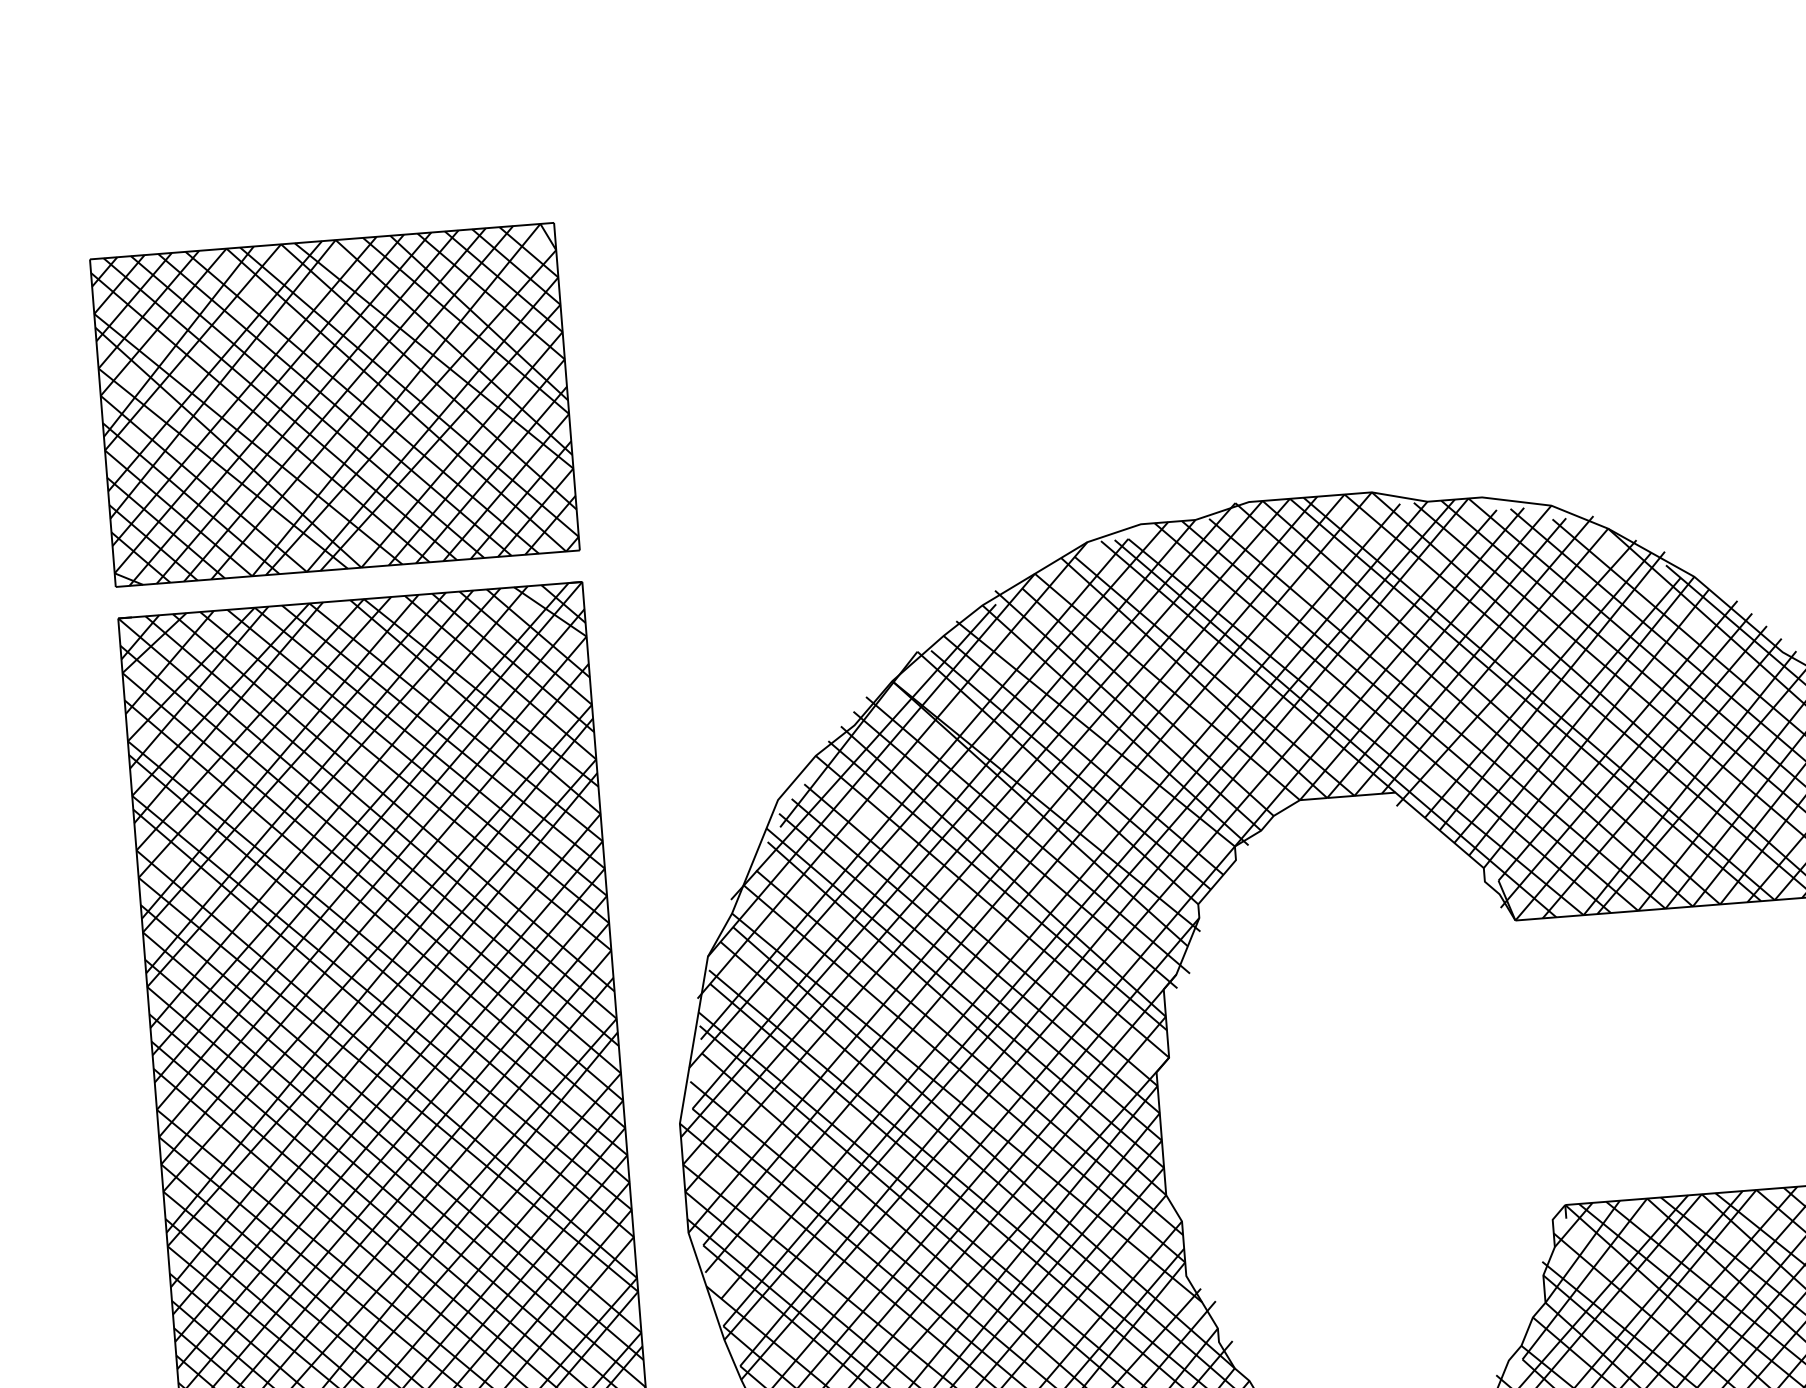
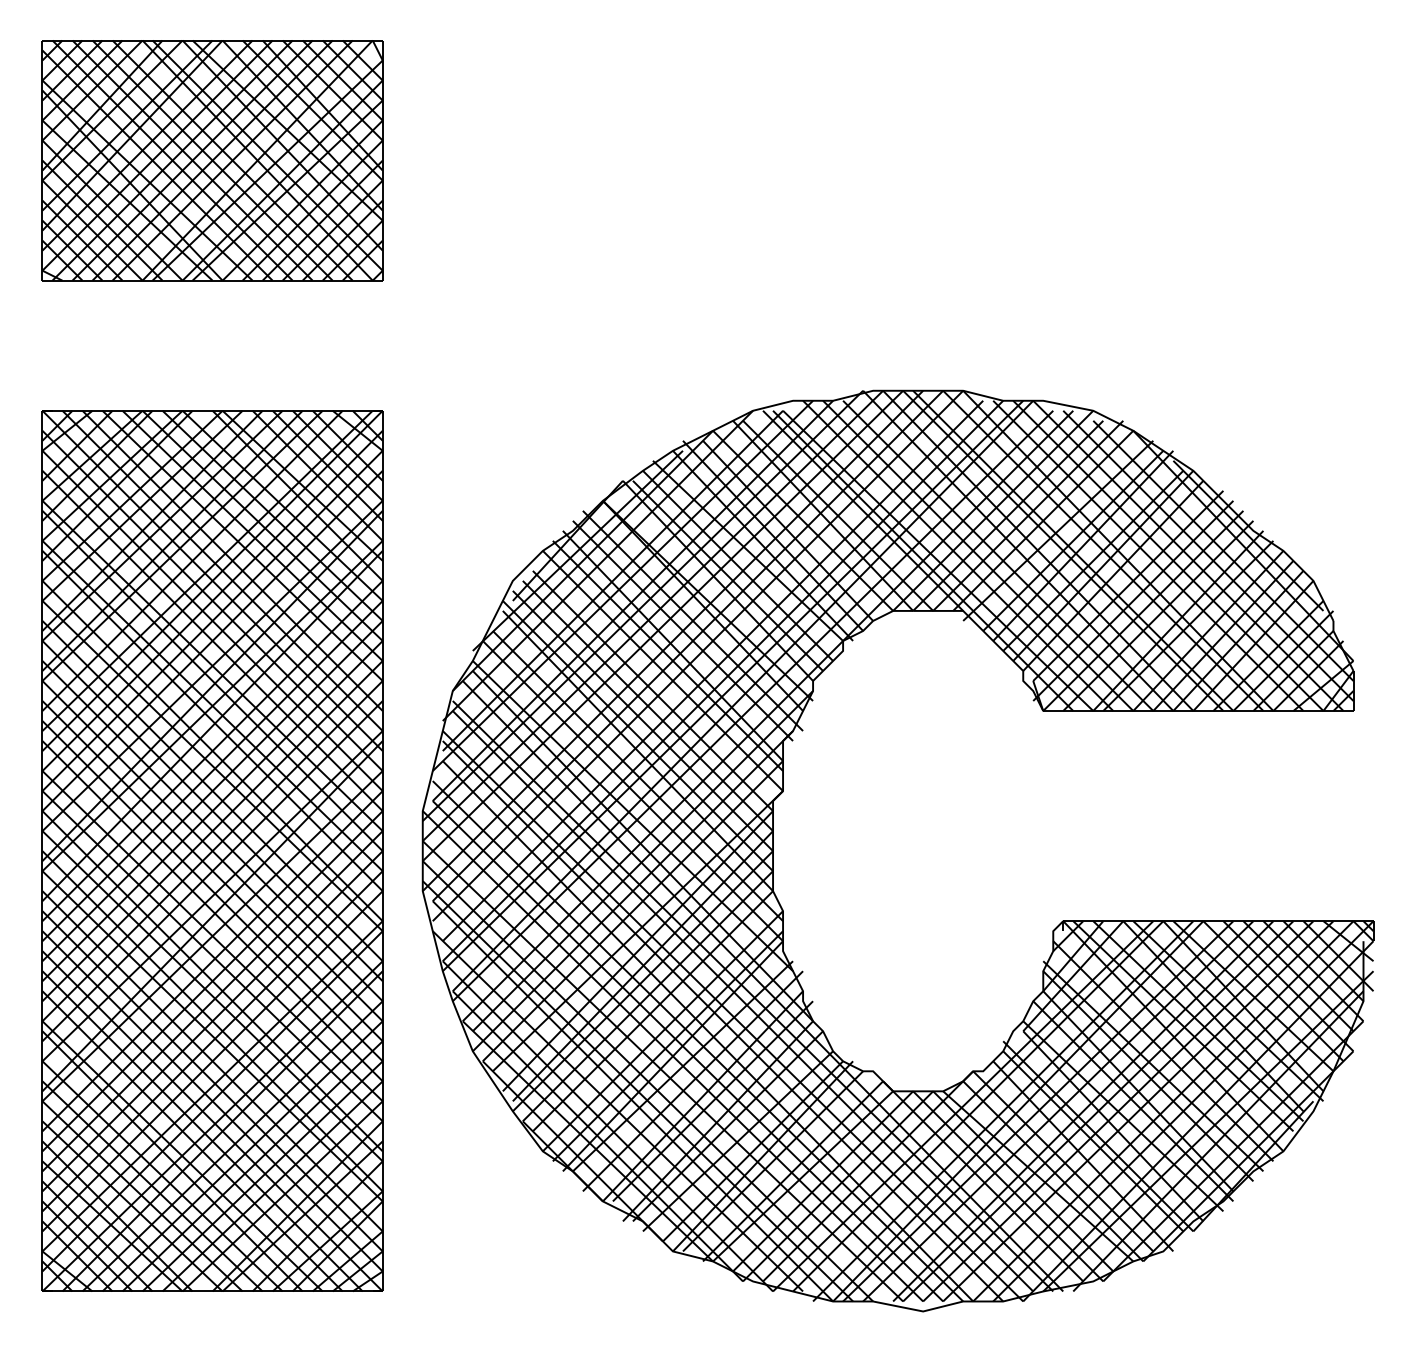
part: (334, 404) -> (212, 160), moved

